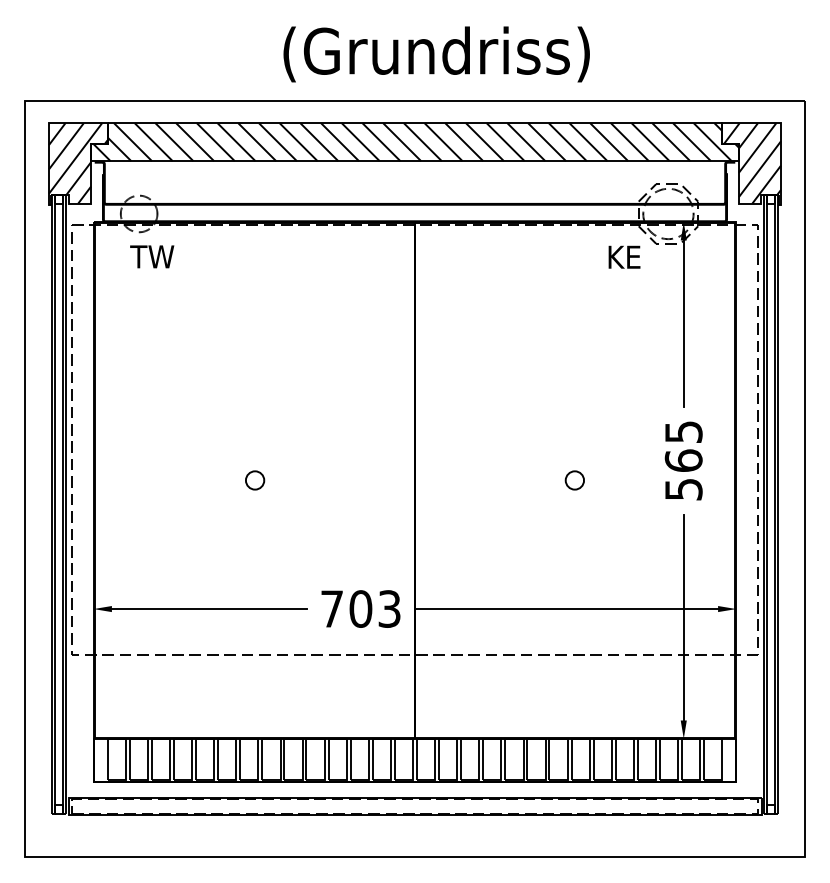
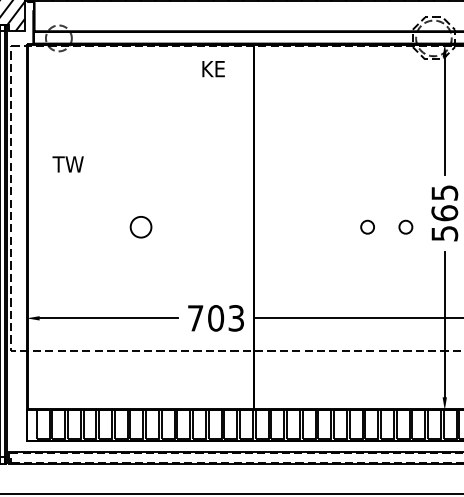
text: (152, 256) -> (68, 164), moved
text: (624, 256) -> (213, 68), moved
circle: (254, 480) -> (140, 227), size x1.6
circle: (628, 480) -> (405, 227), added

